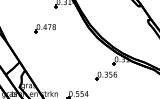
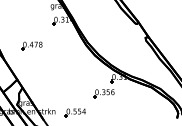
part: (45, 27) -> (31, 45), moved

